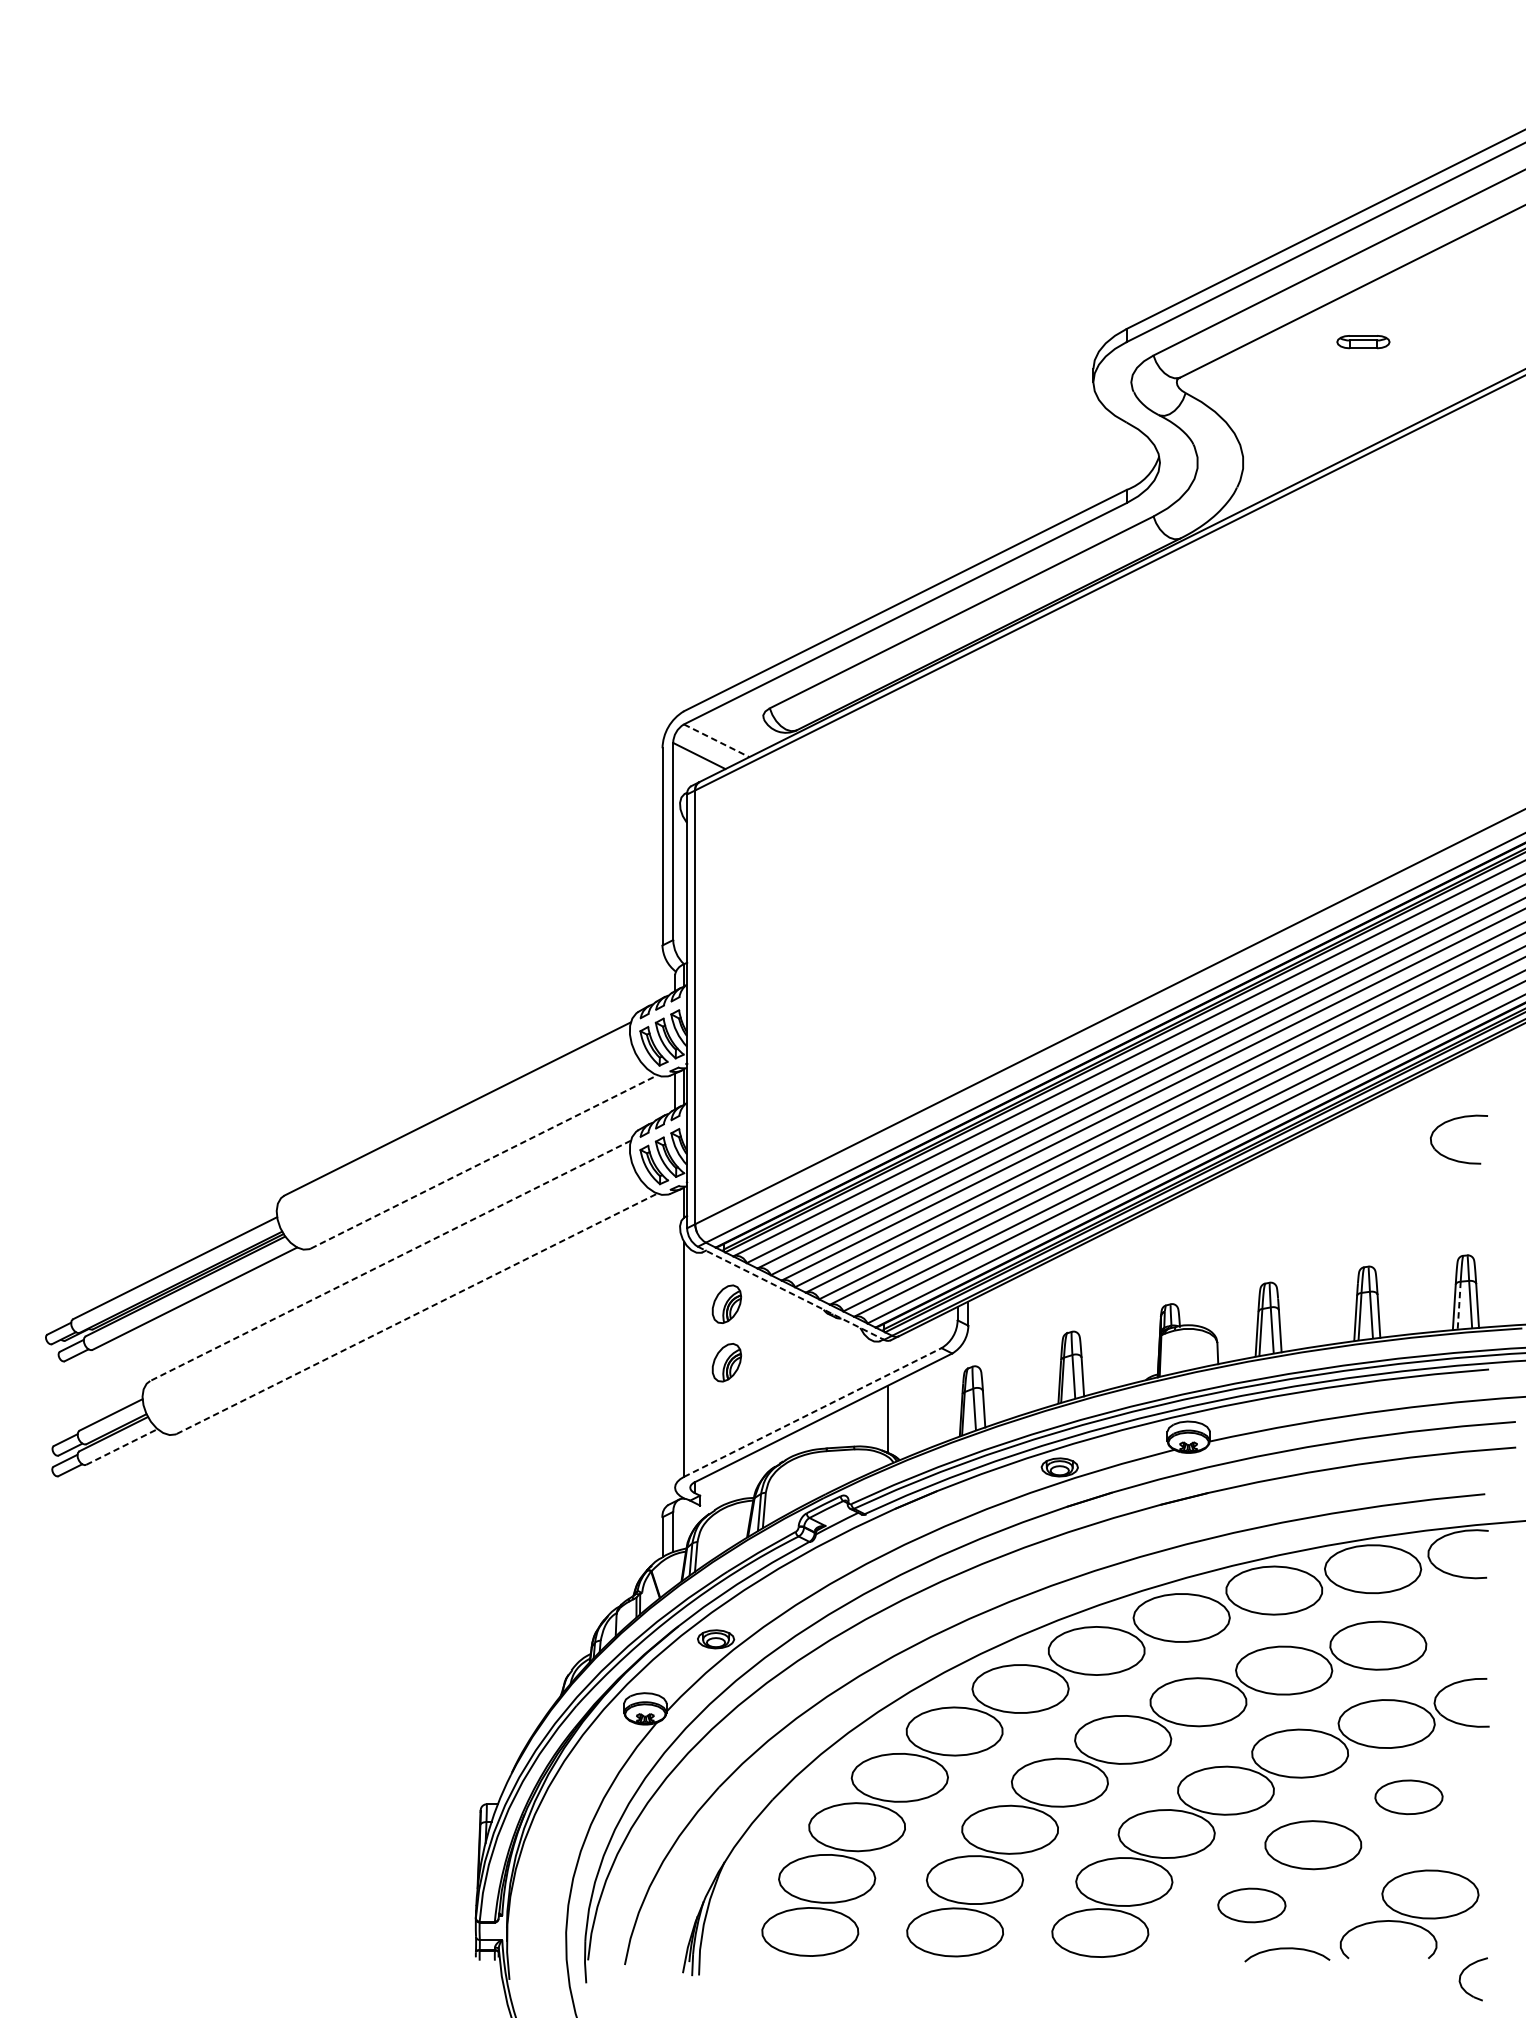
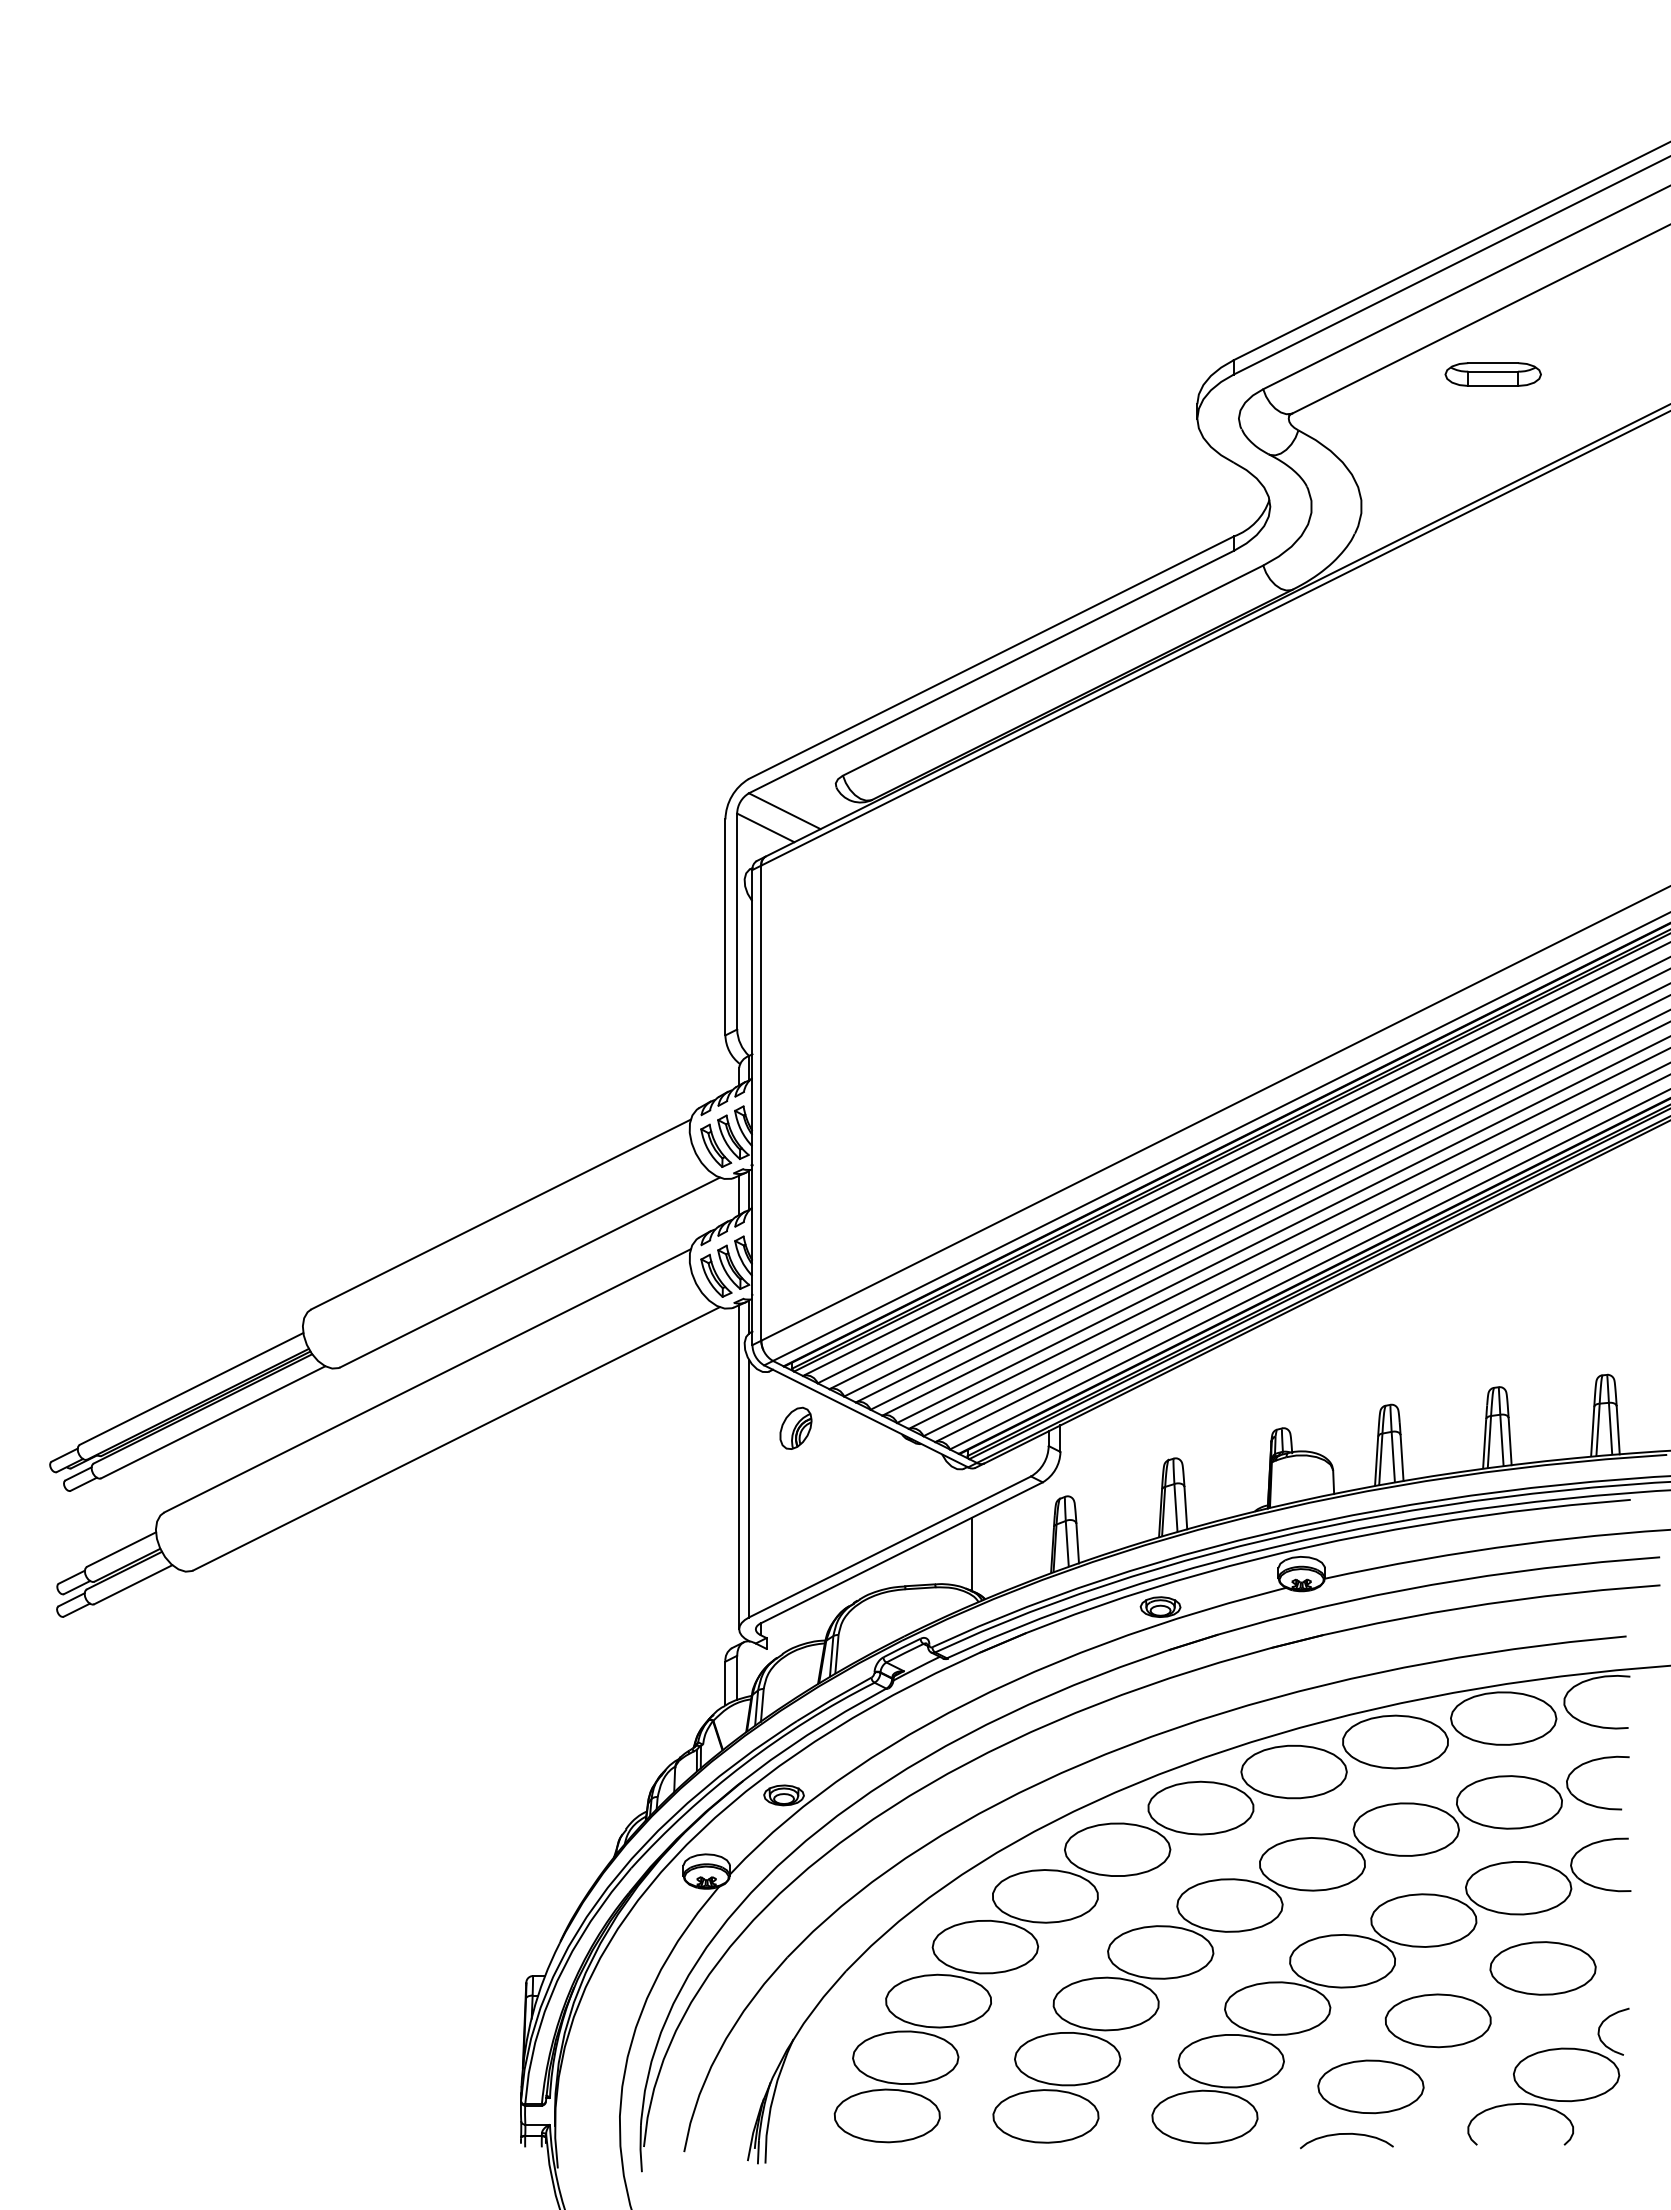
part: (1362, 342) -> (1492, 374), size x1.67
line: (717, 741) -> (785, 811), dashed -> solid
part: (1452, 1120) -> (1590, 1762), moved
line: (484, 1161) -> (530, 1272), dashed -> solid
line: (390, 1261) -> (427, 1381), dashed -> solid
line: (791, 1293) -> (866, 1416), dashed -> solid
line: (1459, 1305) -> (1598, 1429), dashed -> solid
line: (416, 1313) -> (456, 1438), dashed -> solid
line: (675, 1339) -> (739, 1467), added
part: (726, 1361) -> (795, 1491), removed
line: (813, 1412) -> (890, 1546), dashed -> solid
line: (122, 1446) -> (133, 1584), dashed -> solid
part: (1408, 1797) -> (1542, 1968), size x1.43
part: (1251, 1905) -> (1370, 2086), size x1.43
curve: (1287, 1948) -> (1346, 2134), moved
part: (1464, 1971) -> (1603, 2023), moved

